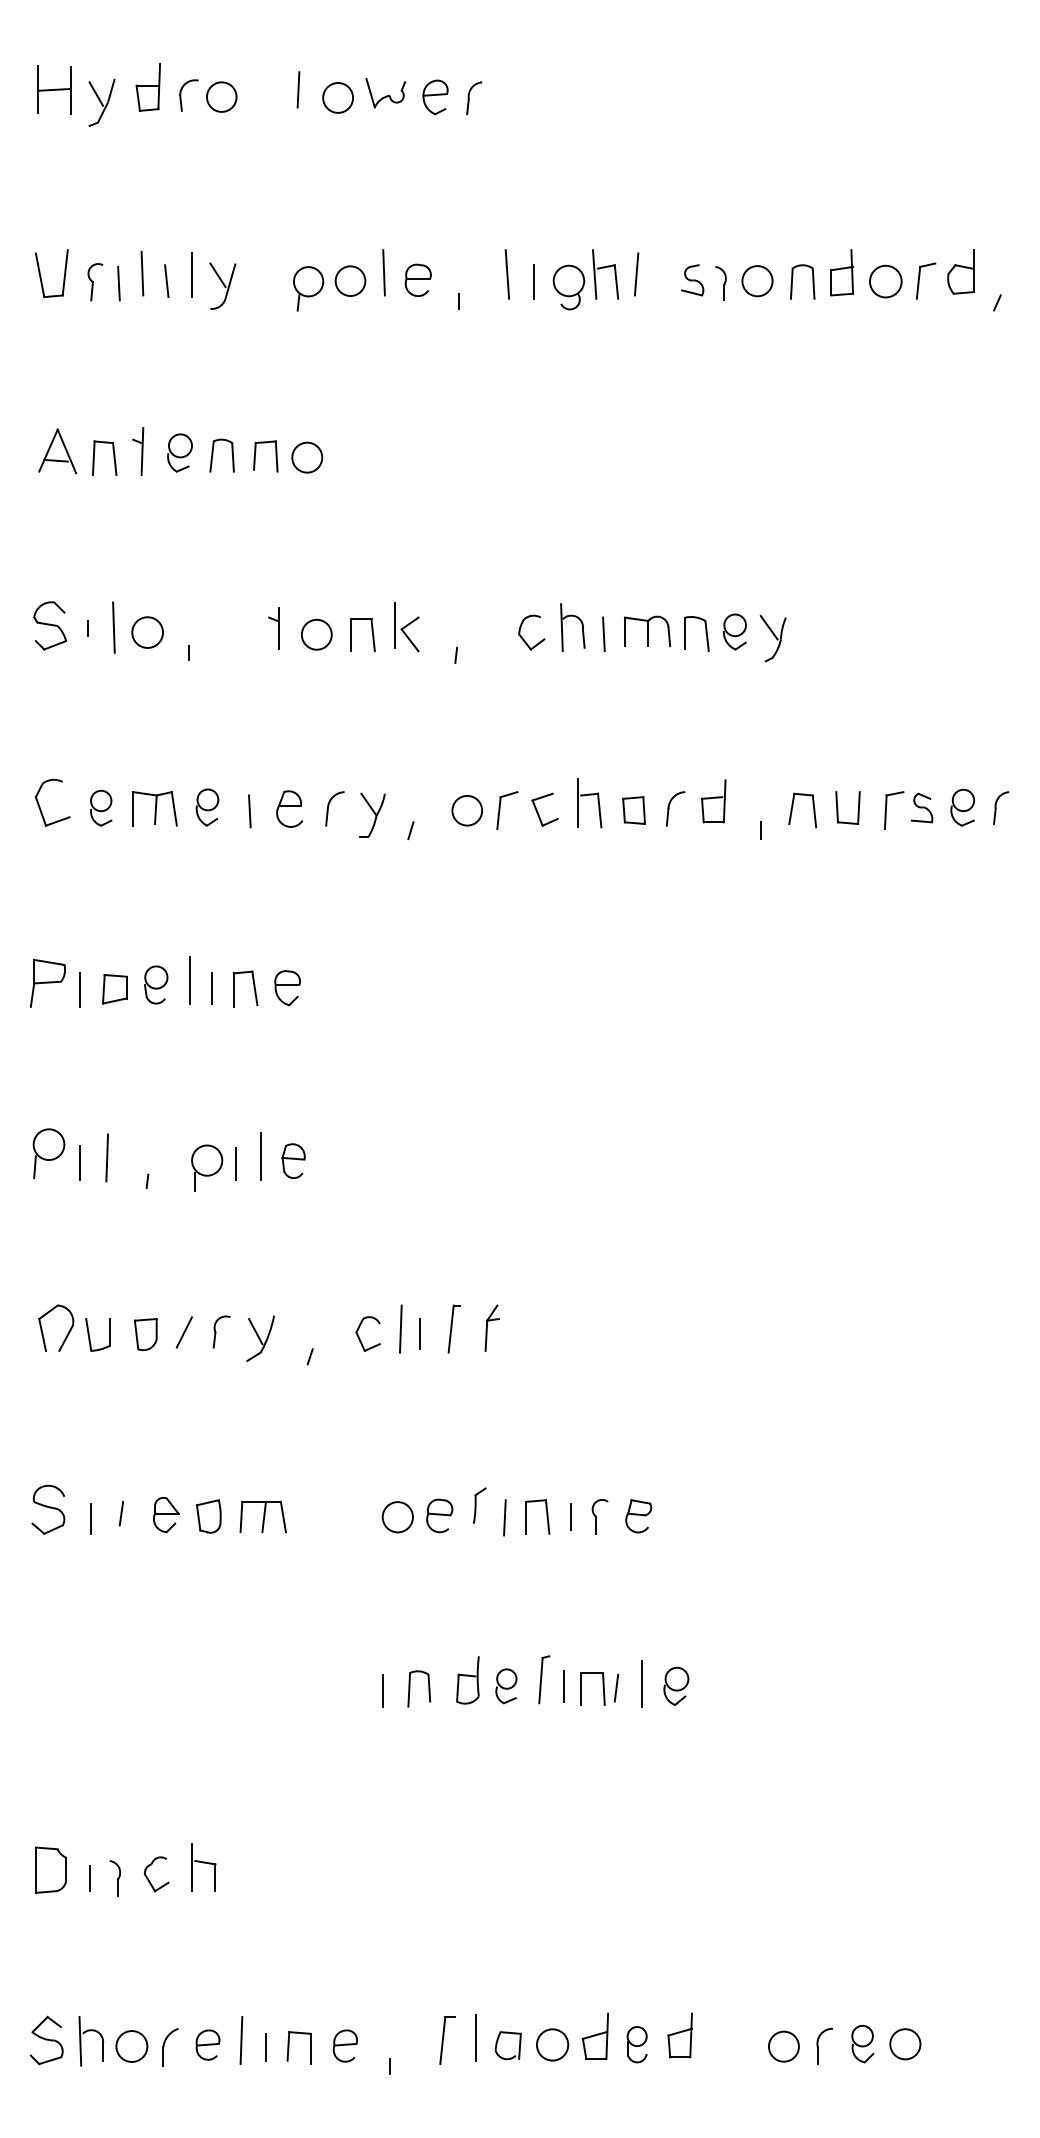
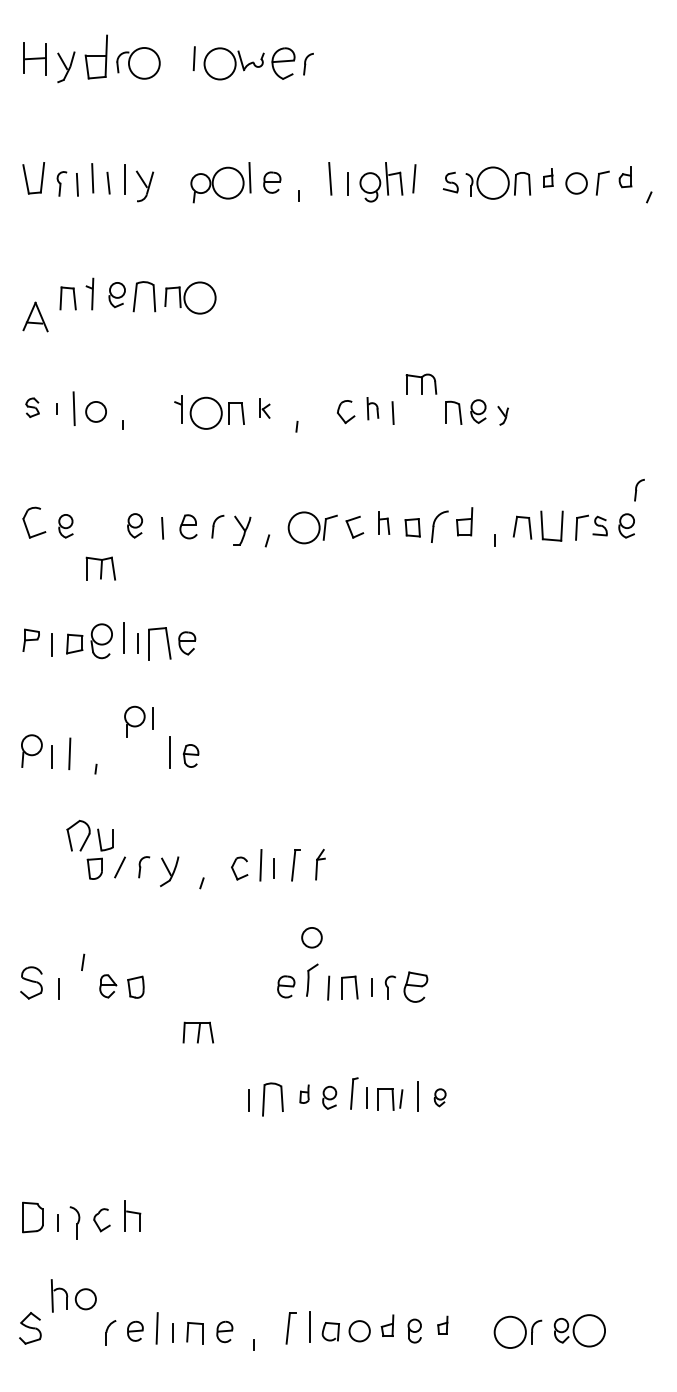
part: (148, 86) -> (96, 56), size x1.4
circle: (221, 97) -> (144, 63), size x1.6
circle: (337, 97) -> (219, 63), size x1.6
part: (435, 97) -> (283, 63), size x1.4
part: (842, 272) -> (548, 177), size x0.6
part: (960, 272) -> (625, 177), size x0.7
circle: (349, 280) -> (227, 182), size x1.6
circle: (756, 281) -> (492, 183), size x1.6
part: (57, 450) -> (35, 316), moved
part: (221, 455) -> (144, 296), size x1.4
circle: (306, 456) -> (199, 297), size x1.6
part: (49, 625) -> (32, 407), size x0.6
part: (406, 627) -> (264, 408), size x0.6
part: (572, 627) -> (372, 408), size x0.7
part: (647, 630) -> (421, 383), moved
circle: (315, 634) -> (205, 413), size x1.6
part: (773, 638) -> (503, 415), size x0.6
part: (589, 802) -> (383, 522), size x0.7
part: (847, 807) -> (551, 525), size x1.4
part: (154, 808) -> (100, 568), moved
part: (675, 808) -> (439, 526), size x1.4
part: (1000, 808) -> (639, 490), moved
circle: (466, 810) -> (303, 527), size x1.6
part: (48, 983) -> (31, 640), size x0.7
part: (155, 985) -> (101, 641), size x1.4
part: (245, 988) -> (159, 643), size x1.4
part: (212, 1168) -> (138, 721), moved
part: (72, 1327) -> (89, 835), moved
part: (480, 1504) -> (312, 979), size x1.4
line: (122, 1512) -> (83, 961), moved
part: (638, 1515) -> (415, 986), size x1.4
part: (261, 1516) -> (197, 1032), moved
circle: (397, 1516) -> (311, 937), moved
part: (467, 1679) -> (304, 1093), size x0.6
part: (675, 1685) -> (439, 1097), size x0.7
part: (418, 1688) -> (272, 1099), size x1.4
part: (115, 1877) -> (75, 1222), size x1.4
part: (595, 2036) -> (387, 1325), size x0.7
part: (679, 2036) -> (442, 1325), size x0.6
part: (112, 2040) -> (73, 1295), moved
circle: (905, 2043) -> (589, 1330), size x1.6
circle: (784, 2046) -> (510, 1332), size x1.6

